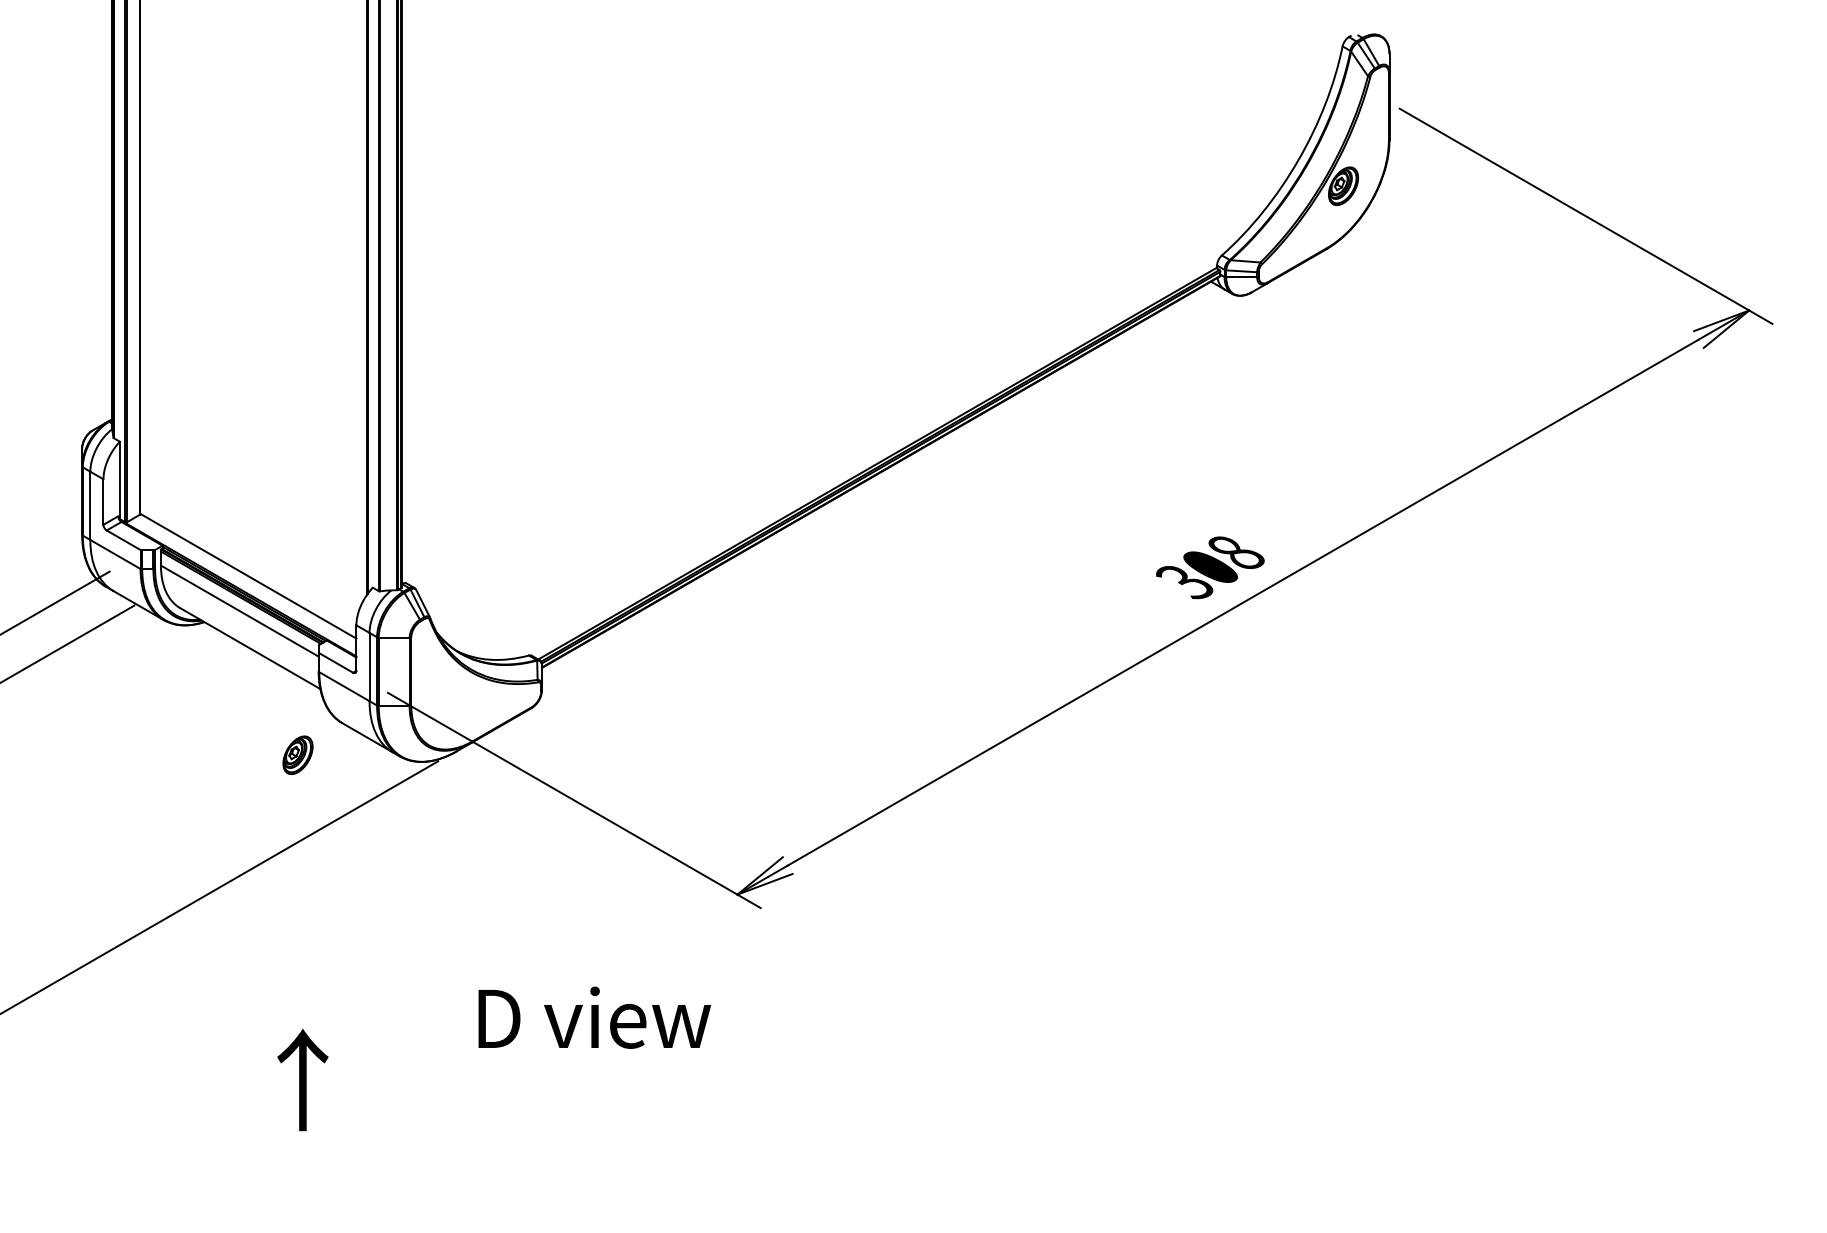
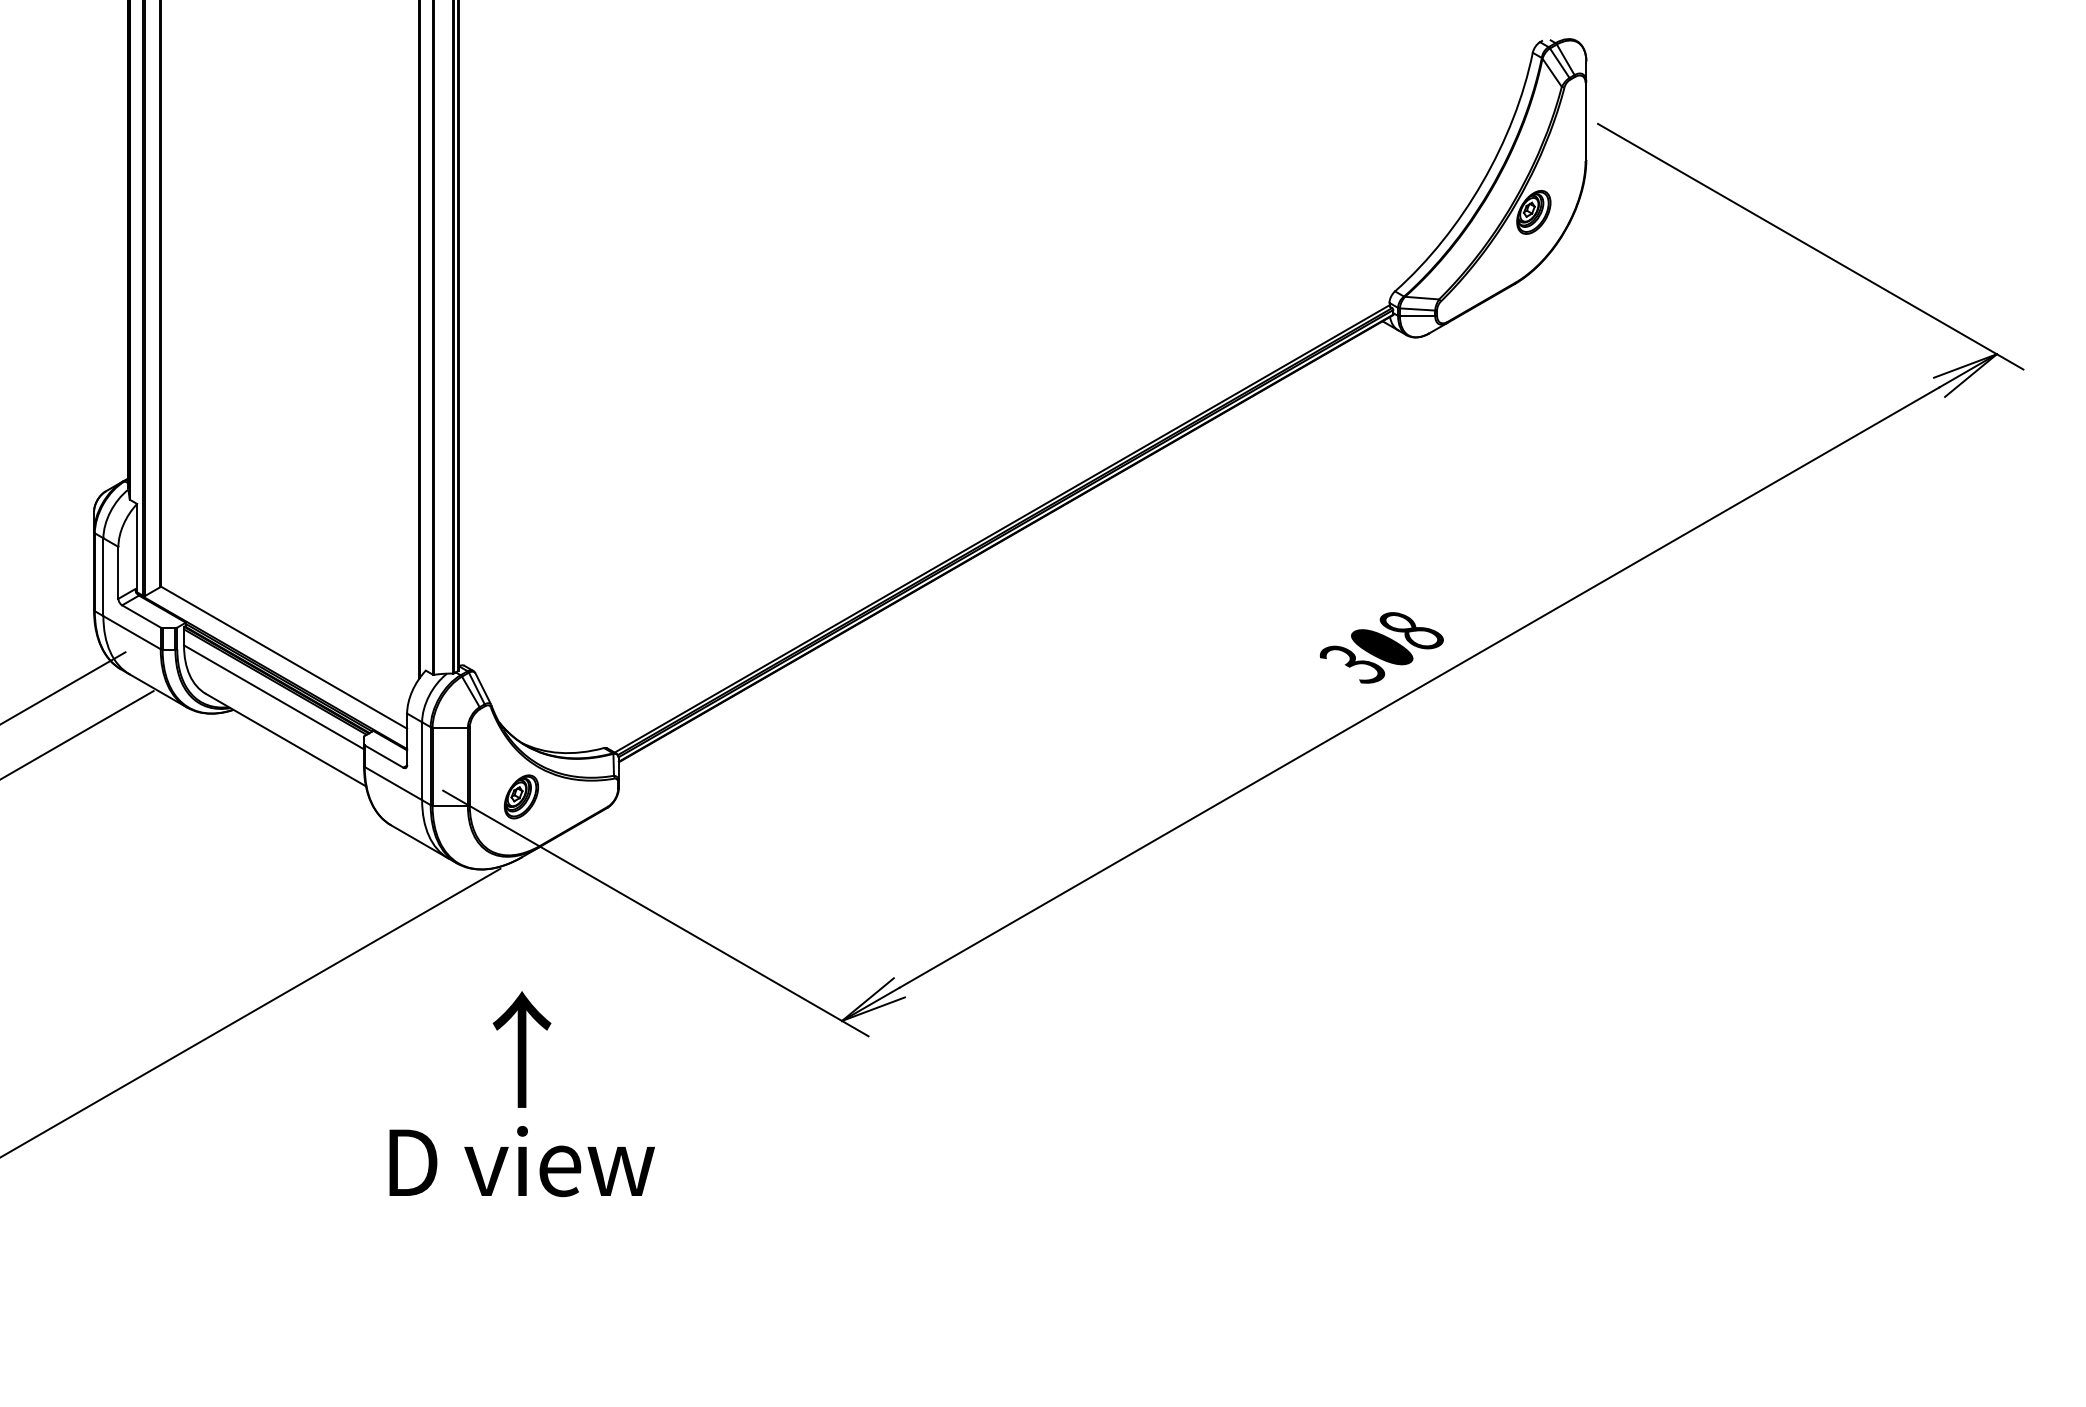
part: (297, 754) -> (520, 796), moved
text: (594, 1017) -> (521, 1161), moved
text: (302, 1079) -> (521, 1049), moved

